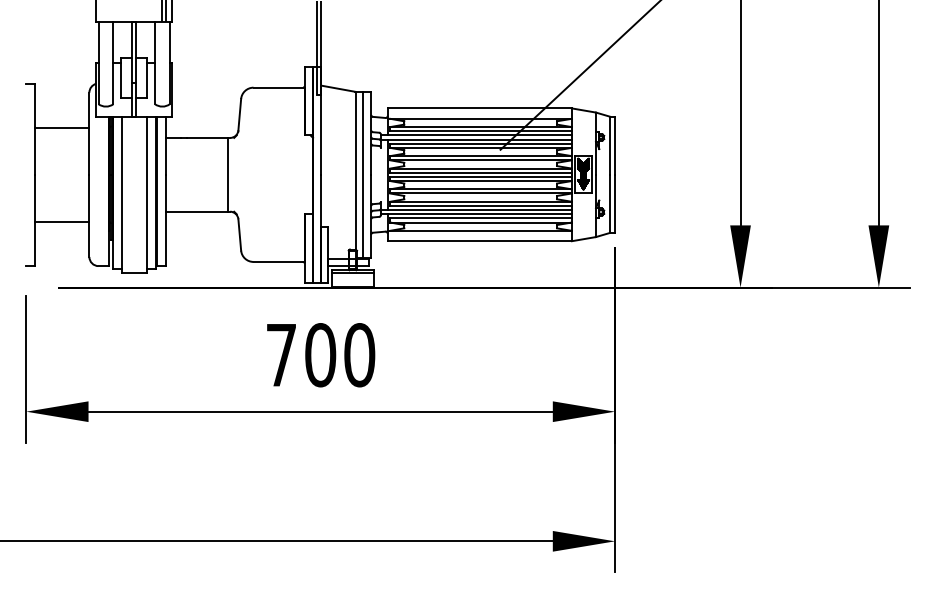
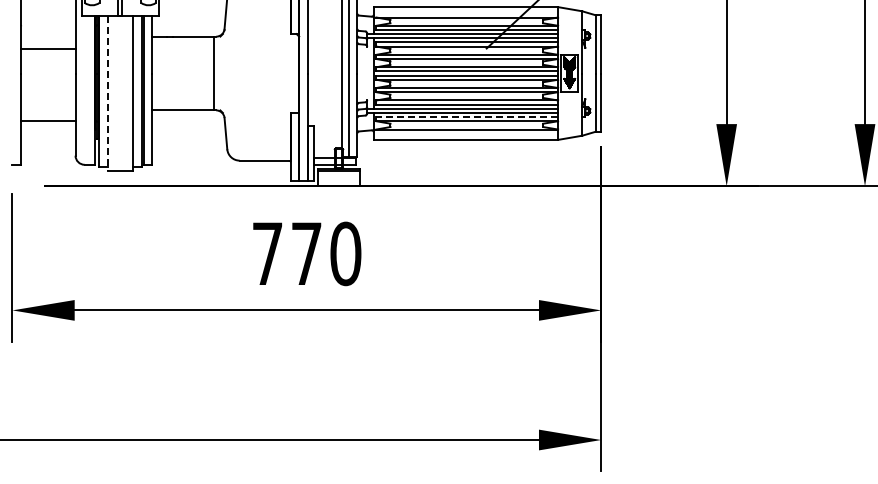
line: (61, 127) -> (47, 49), moved
line: (121, 195) -> (107, 94), solid -> dashed
line: (481, 218) -> (467, 117), solid -> dashed
text: (320, 355) -> (306, 254), 700 -> 770

